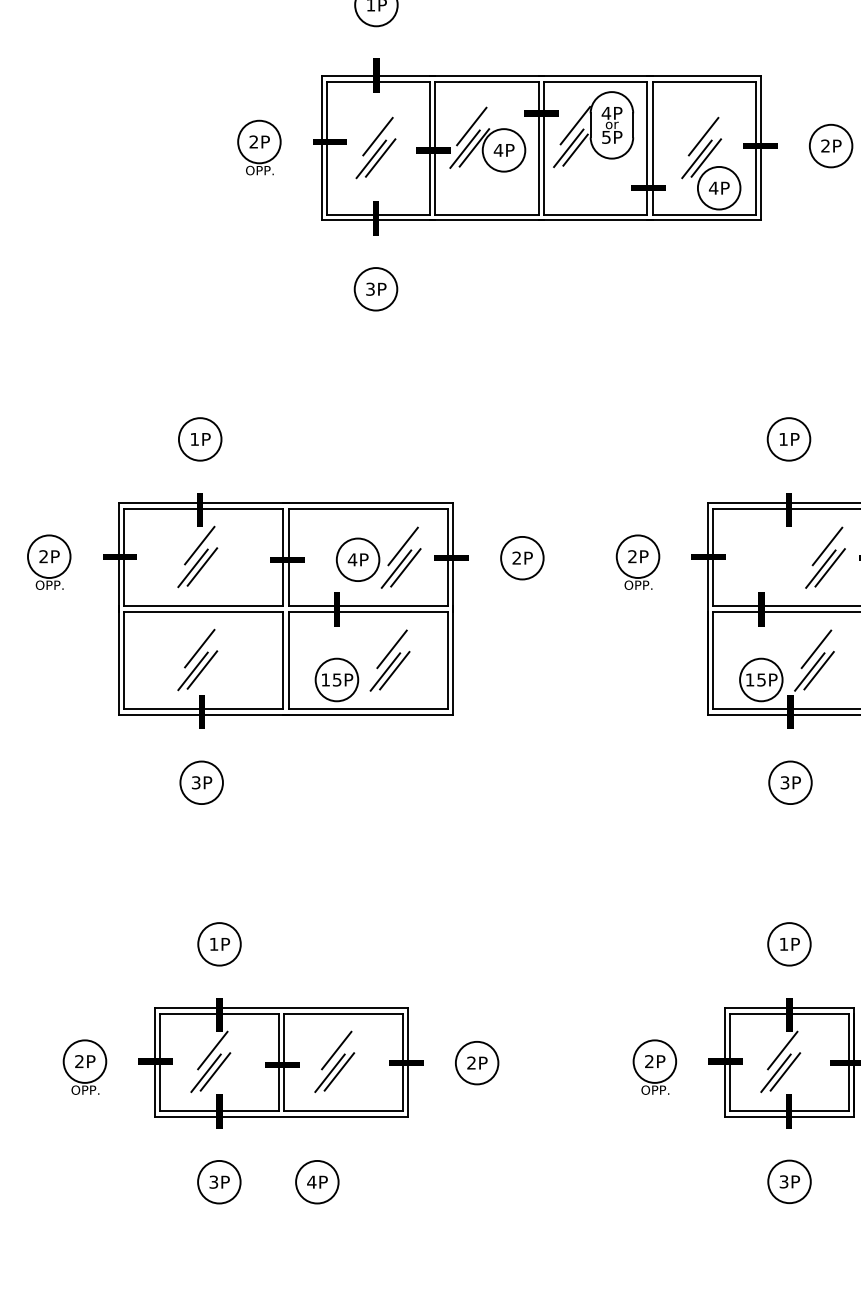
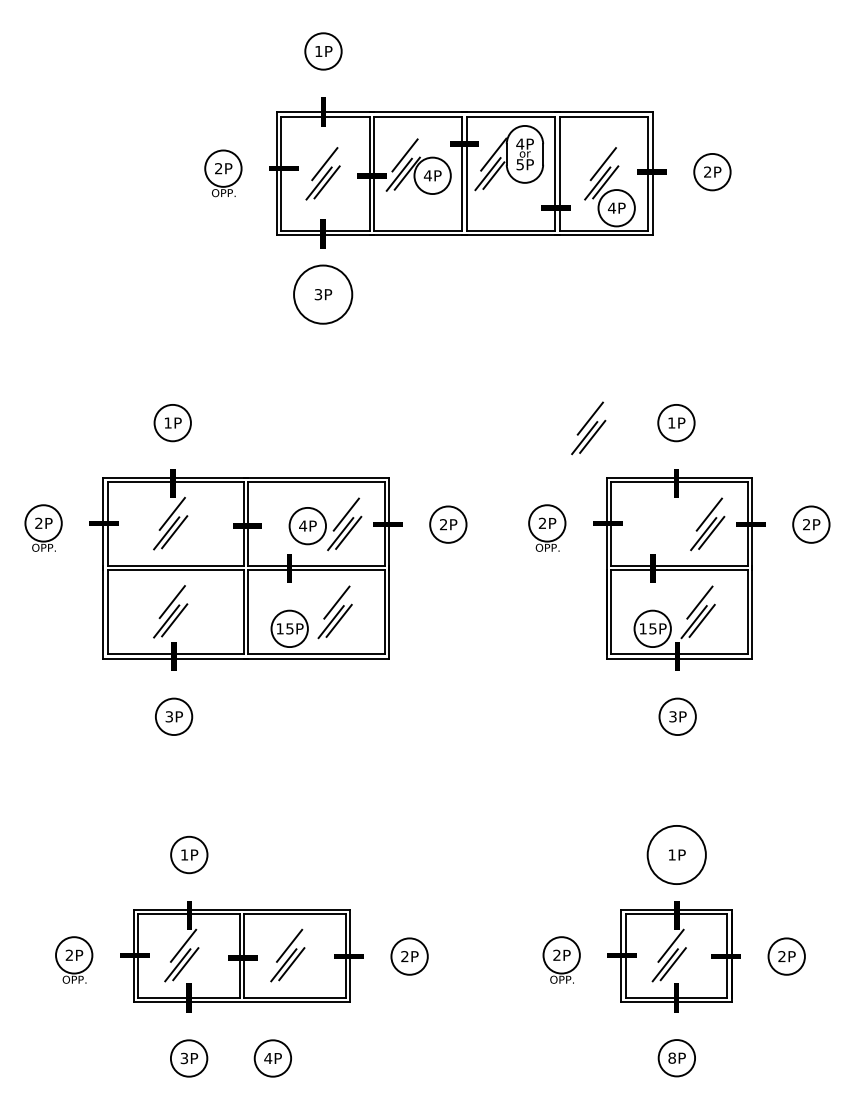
circle: (375, 289) -> (322, 294), size x1.6
part: (686, 445) -> (588, 428), added
circle: (789, 943) -> (676, 854), size x1.6
text: (783, 1181) -> (671, 1057), 3P -> 8P

